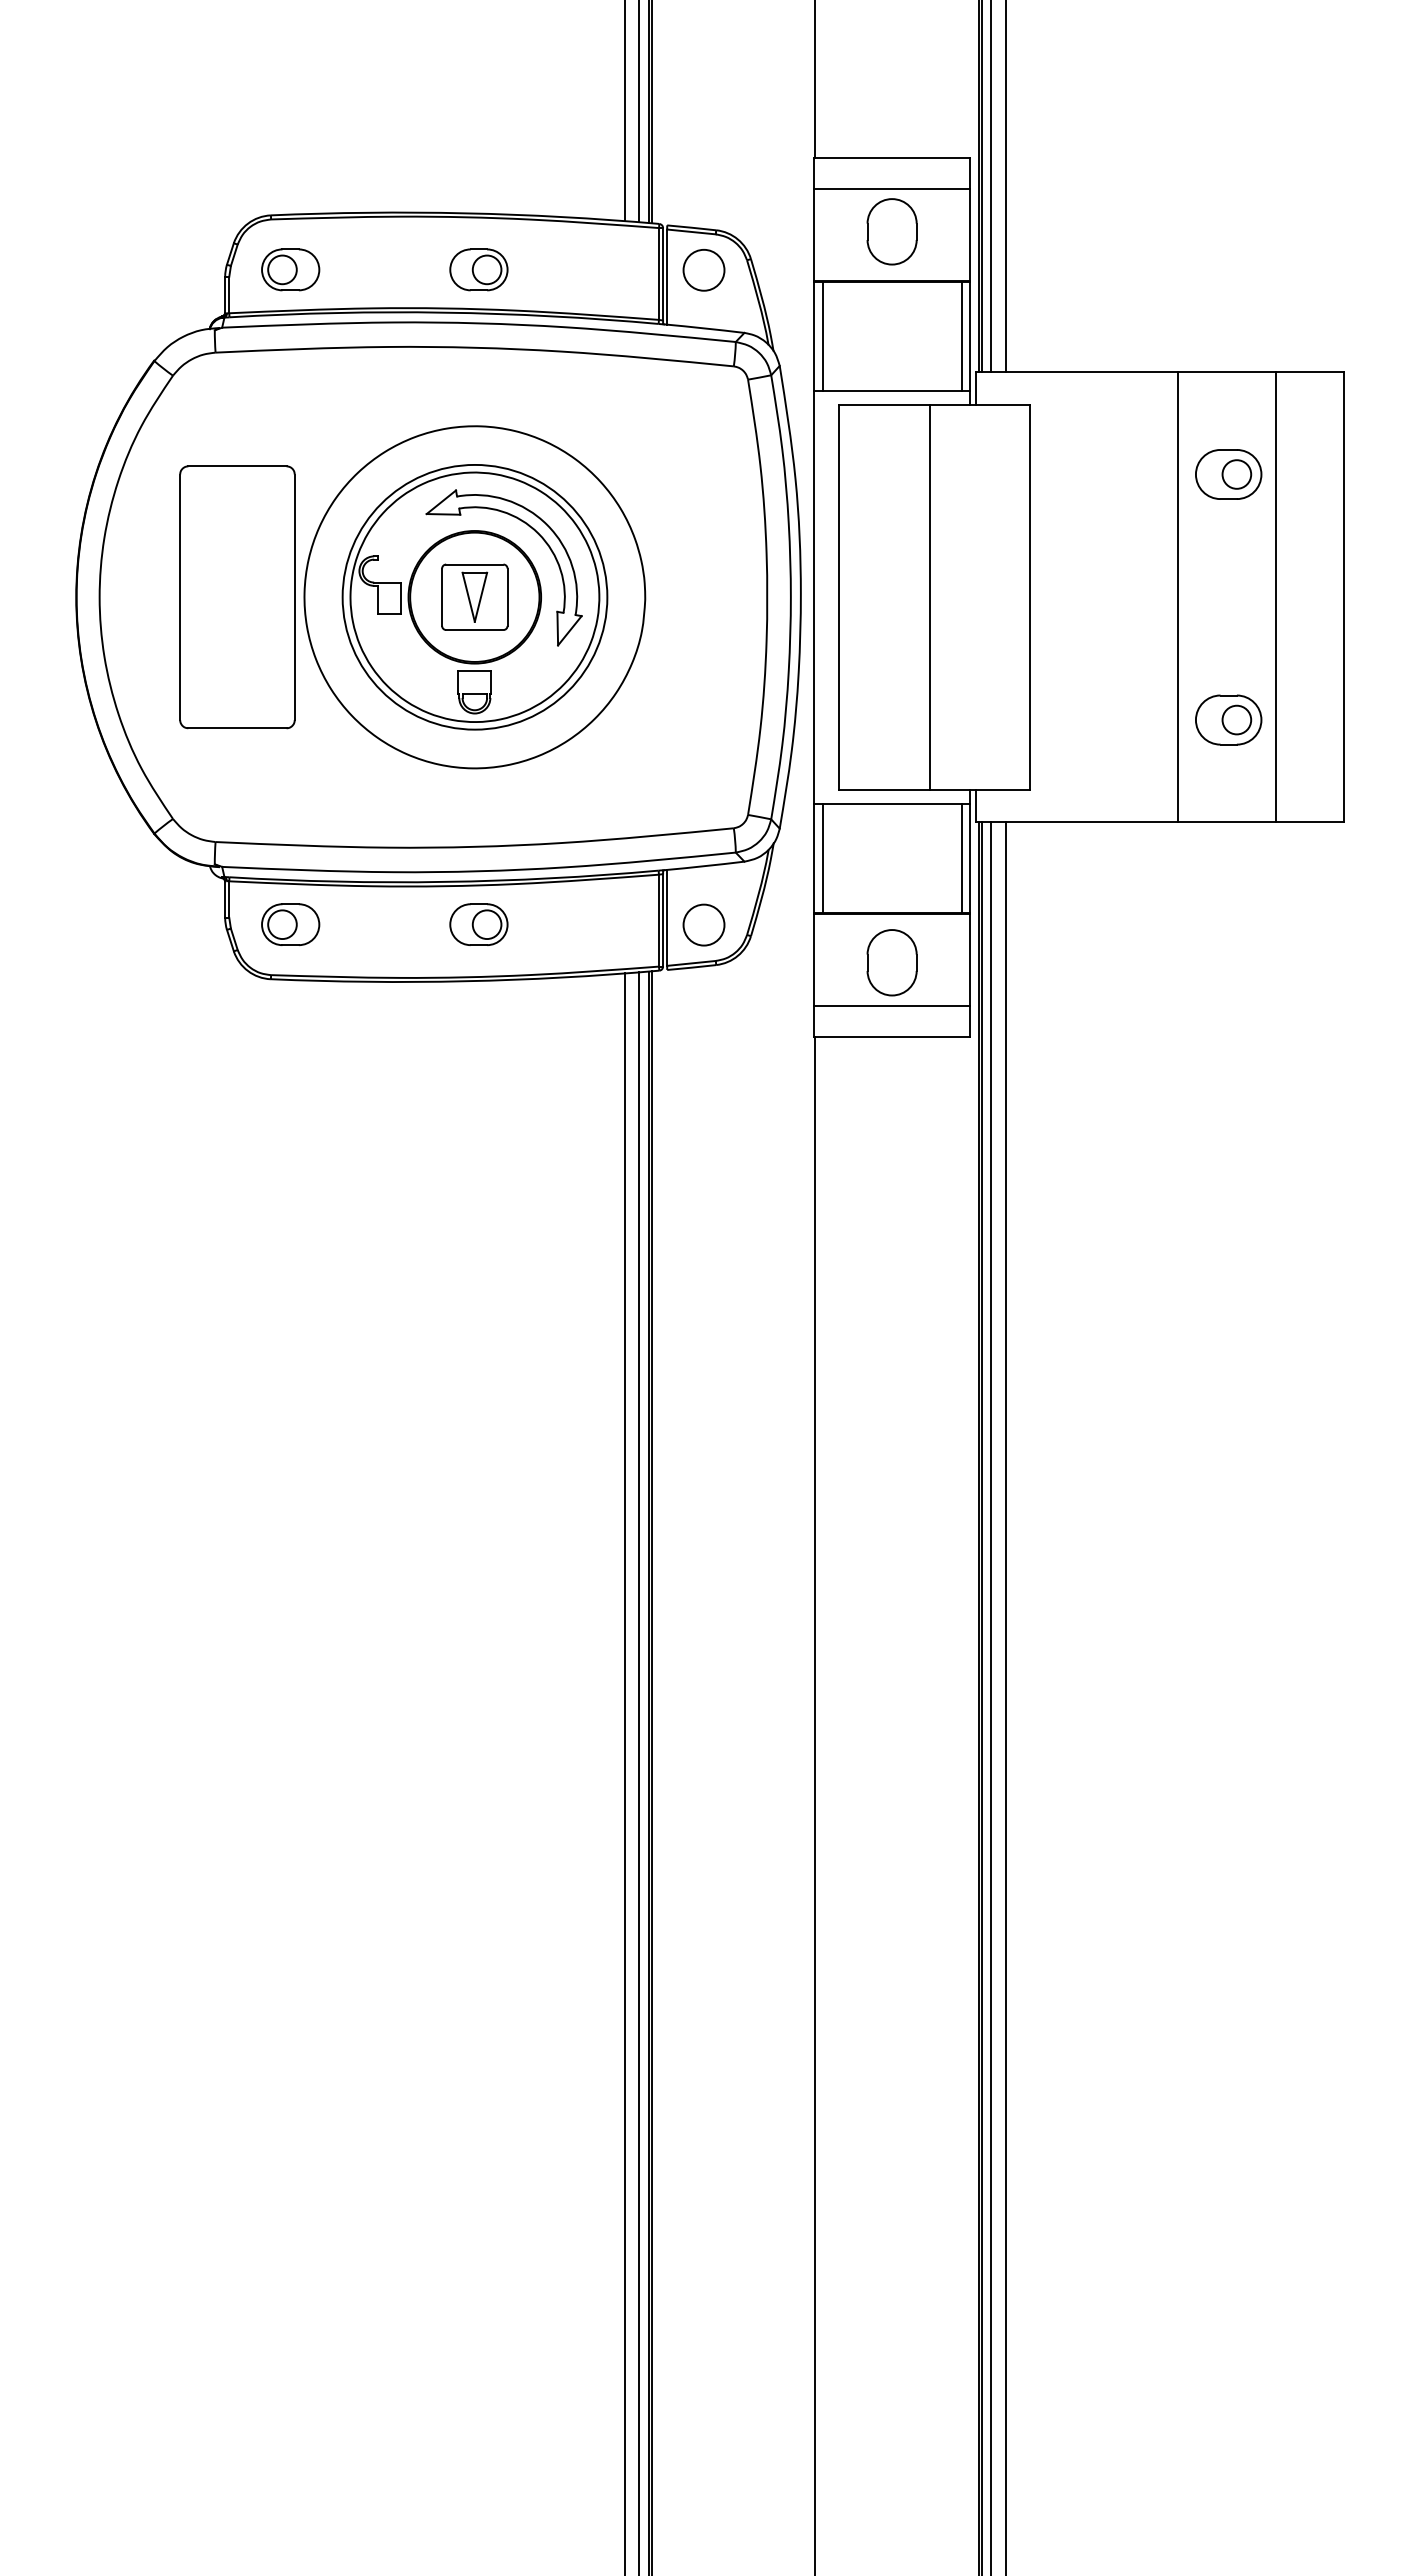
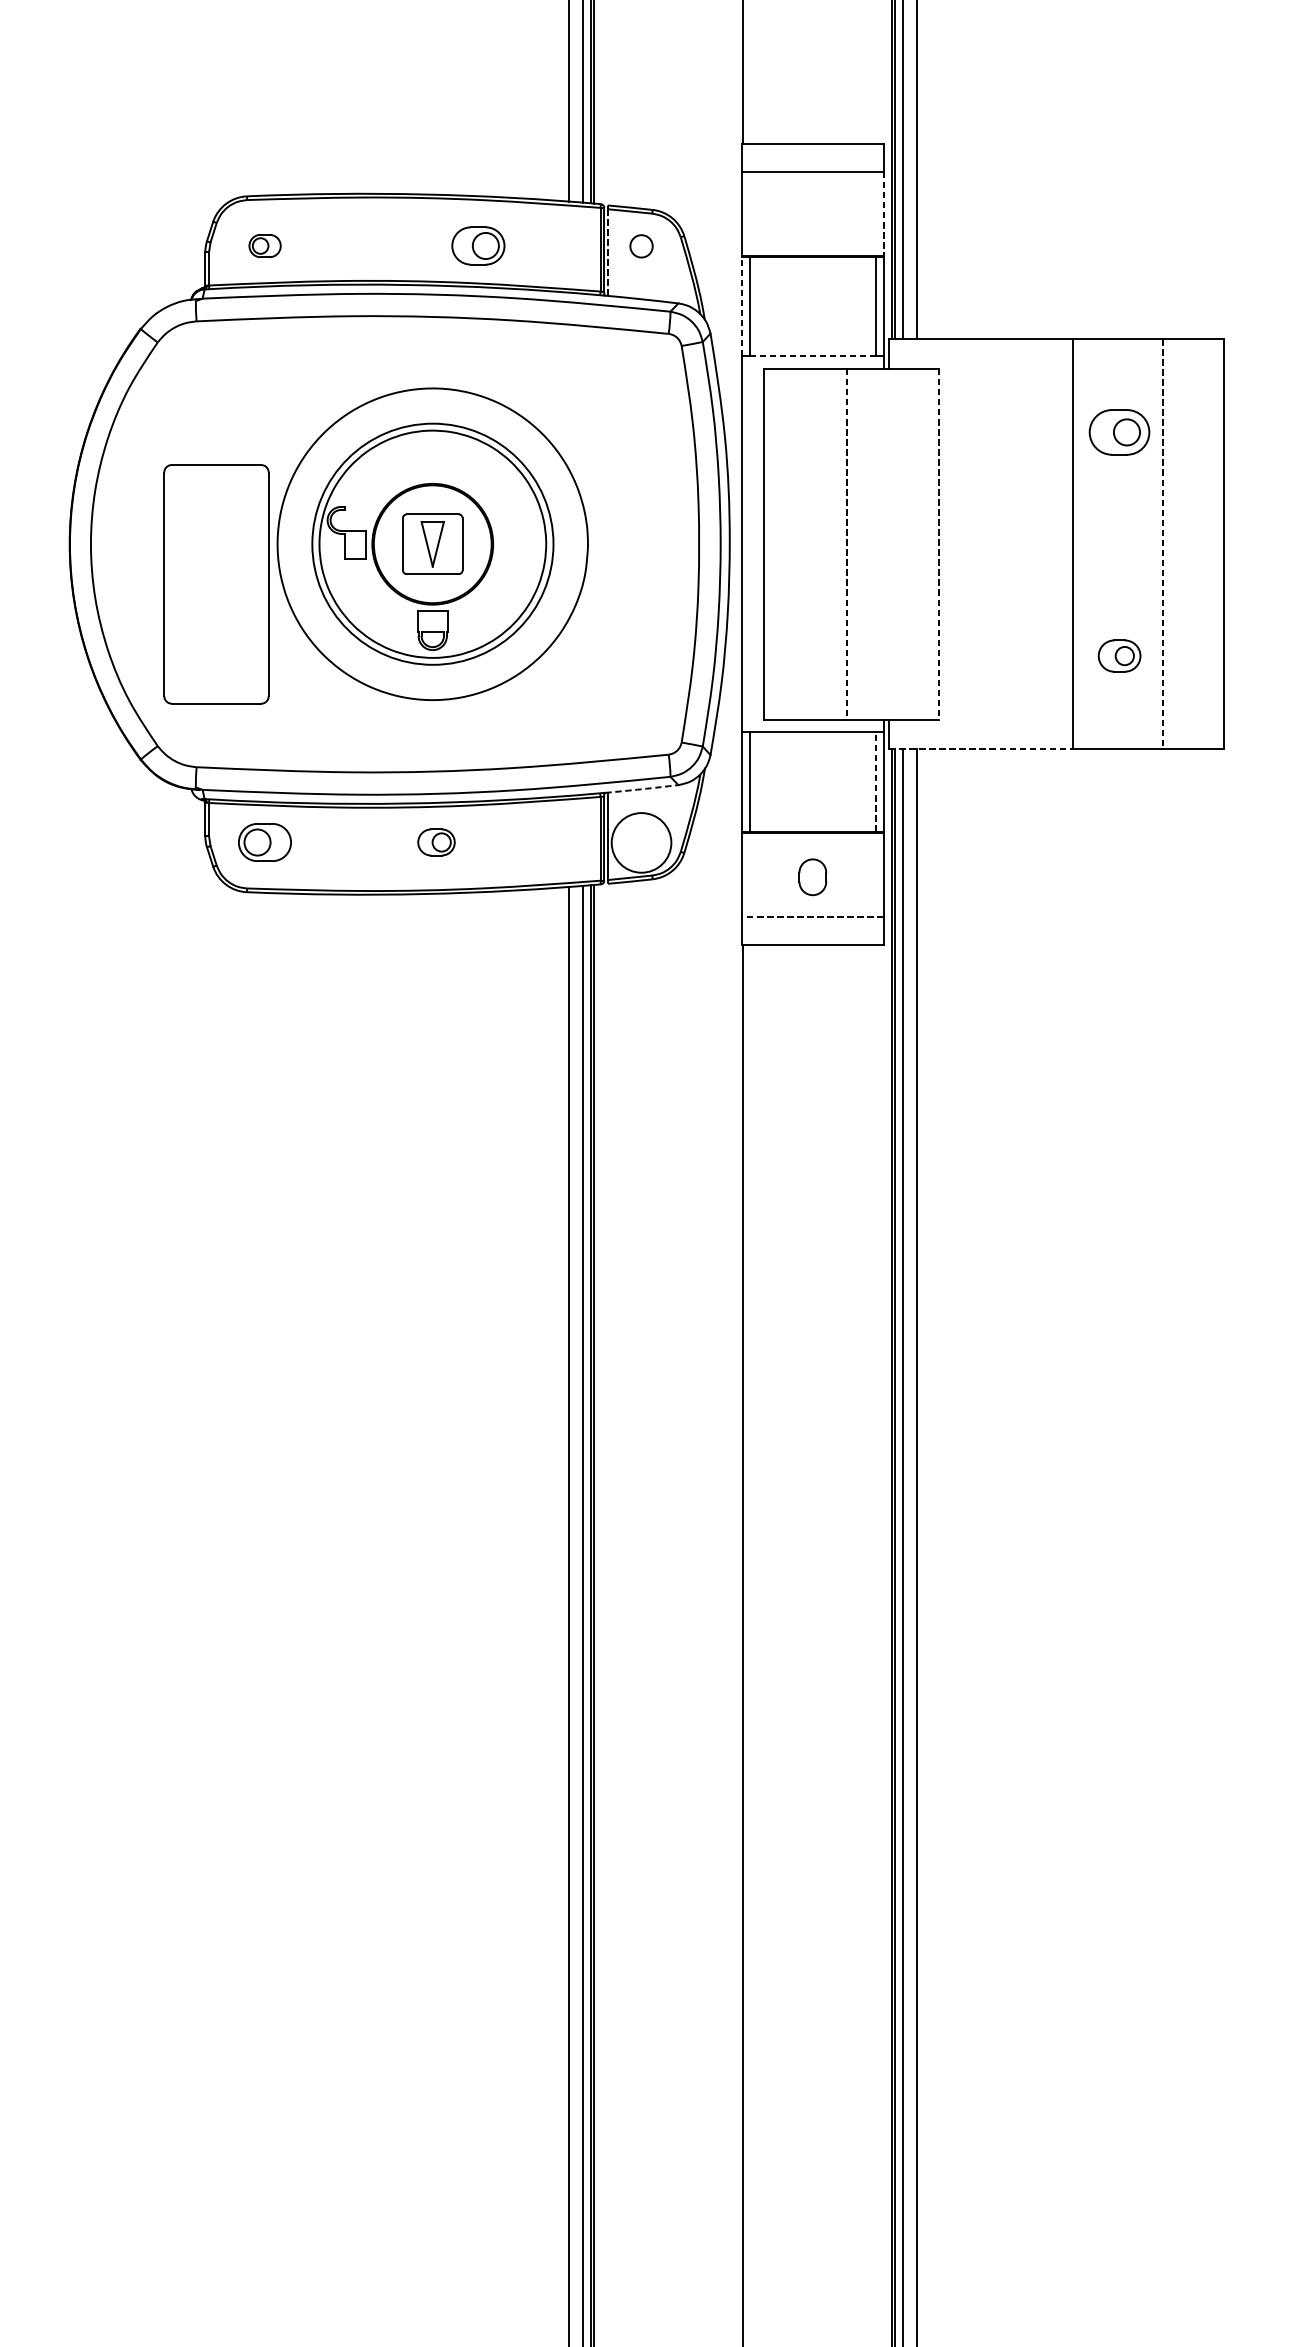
part: (891, 231) -> (812, 211), removed
line: (969, 235) -> (883, 214), solid -> dashed
part: (290, 269) -> (264, 245), size x0.6
part: (478, 269) -> (478, 245), moved
circle: (703, 269) -> (641, 245), size x0.6
line: (667, 277) -> (608, 252), solid -> dashed
line: (814, 336) -> (742, 306), solid -> dashed
line: (892, 391) -> (813, 356), solid -> dashed
part: (536, 533) -> (488, 486), removed
part: (237, 597) -> (216, 584), moved
line: (929, 597) -> (846, 544), solid -> dashed
line: (1030, 597) -> (938, 544), solid -> dashed
line: (1276, 597) -> (1163, 544), solid -> dashed
part: (1228, 719) -> (1119, 655), size x0.7
line: (1077, 822) -> (981, 749), solid -> dashed
line: (961, 858) -> (876, 782), solid -> dashed
arc: (704, 866) -> (641, 789), solid -> dashed
part: (478, 924) -> (436, 842), size x0.7
circle: (703, 924) -> (641, 842), size x1.6
part: (891, 962) -> (812, 876), size x0.6
line: (892, 1005) -> (813, 916), solid -> dashed

